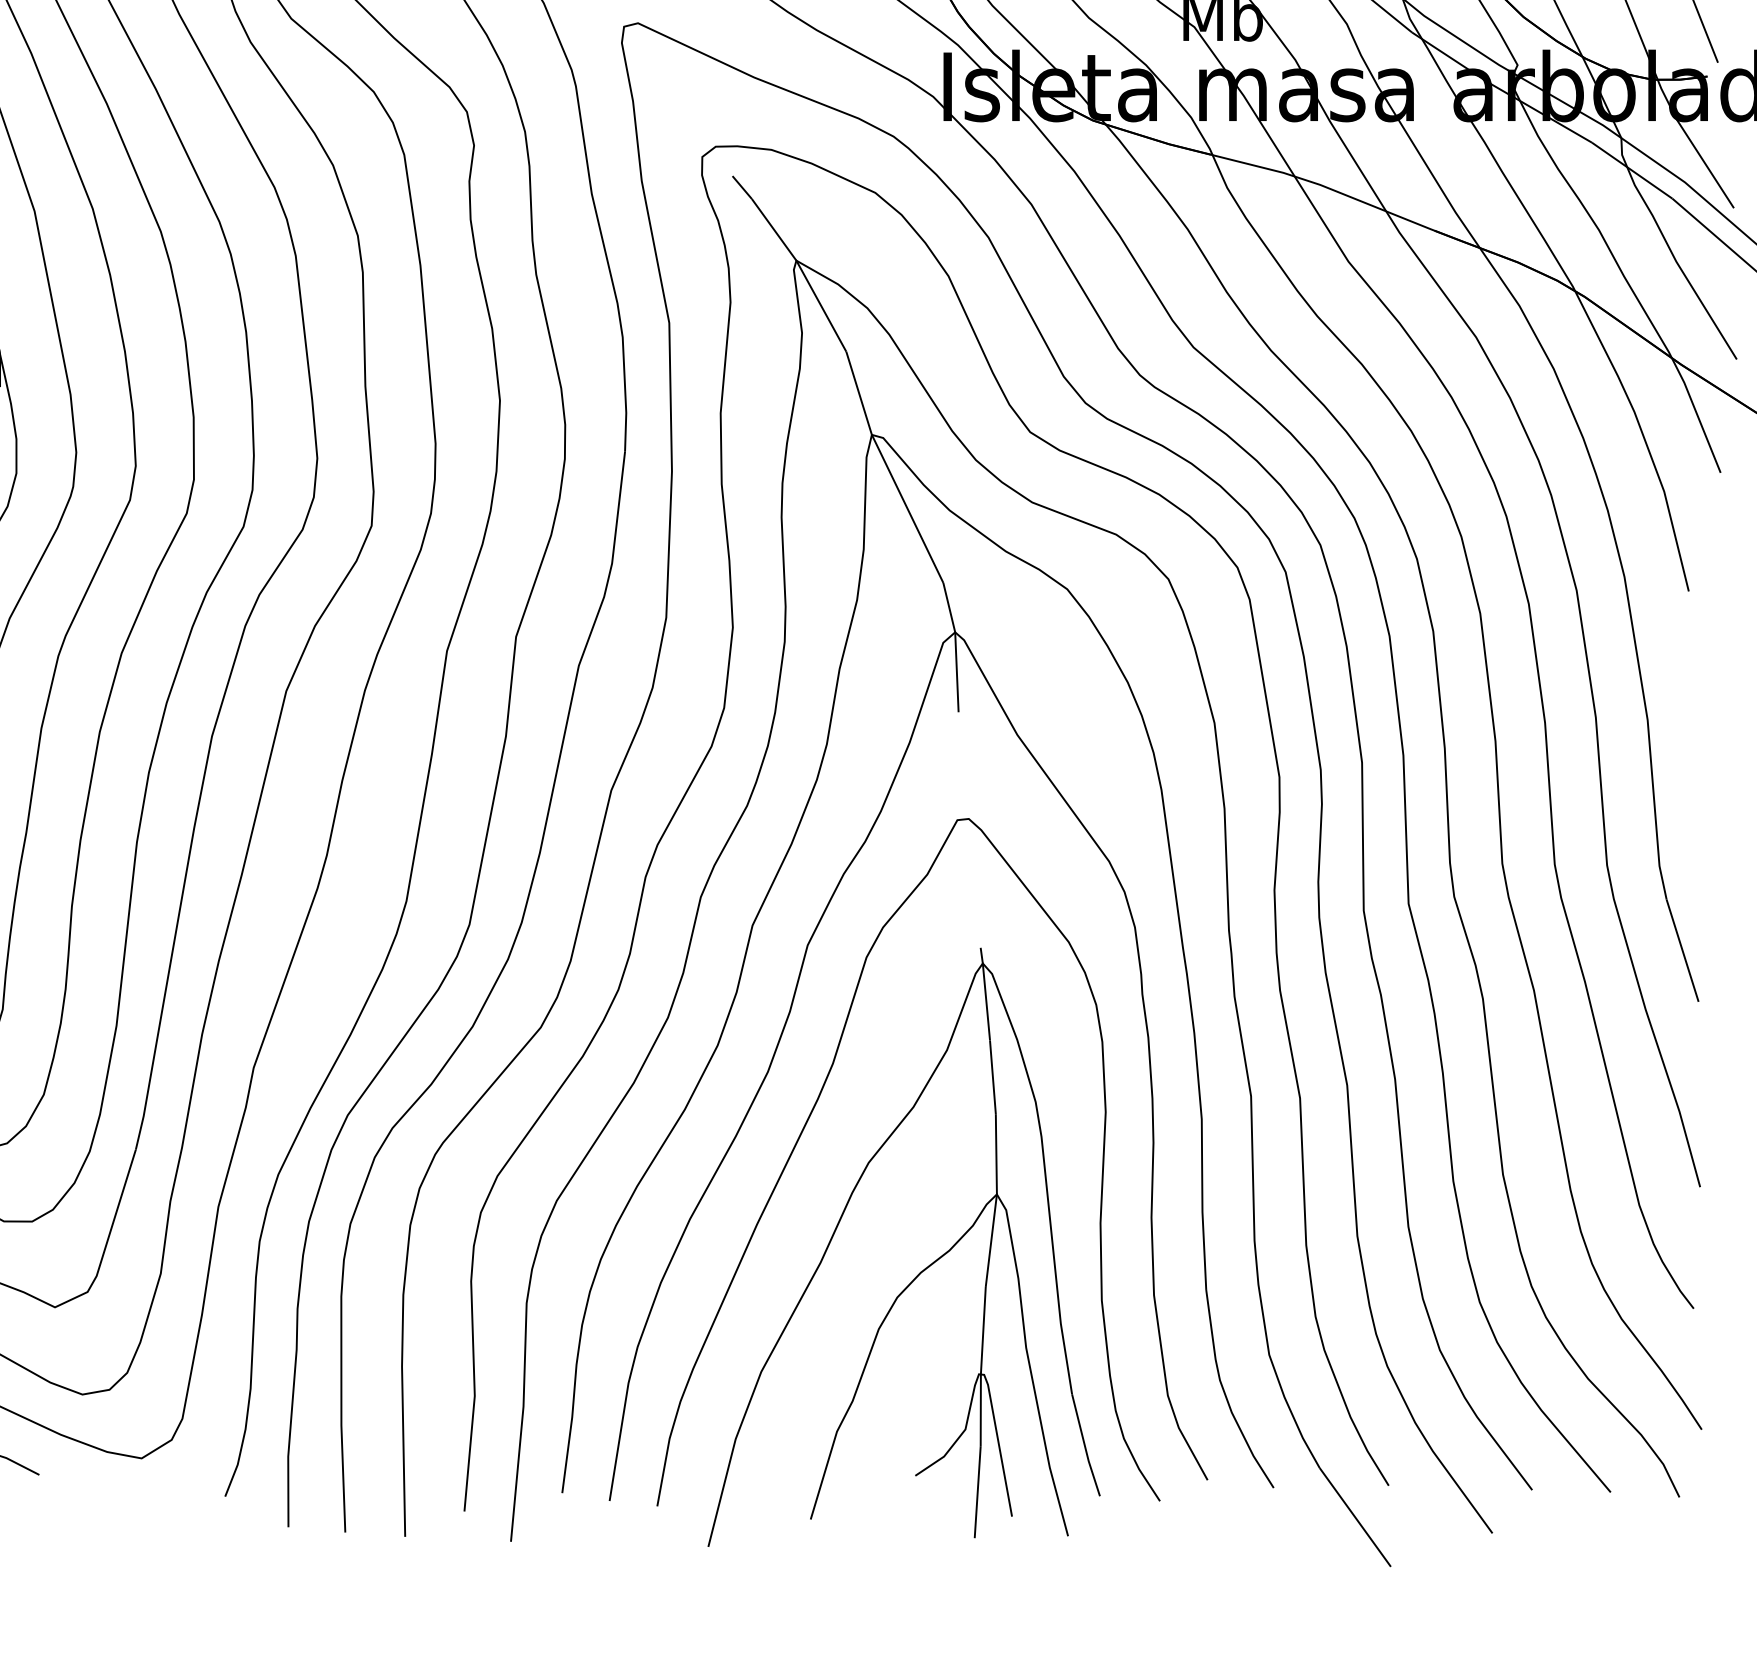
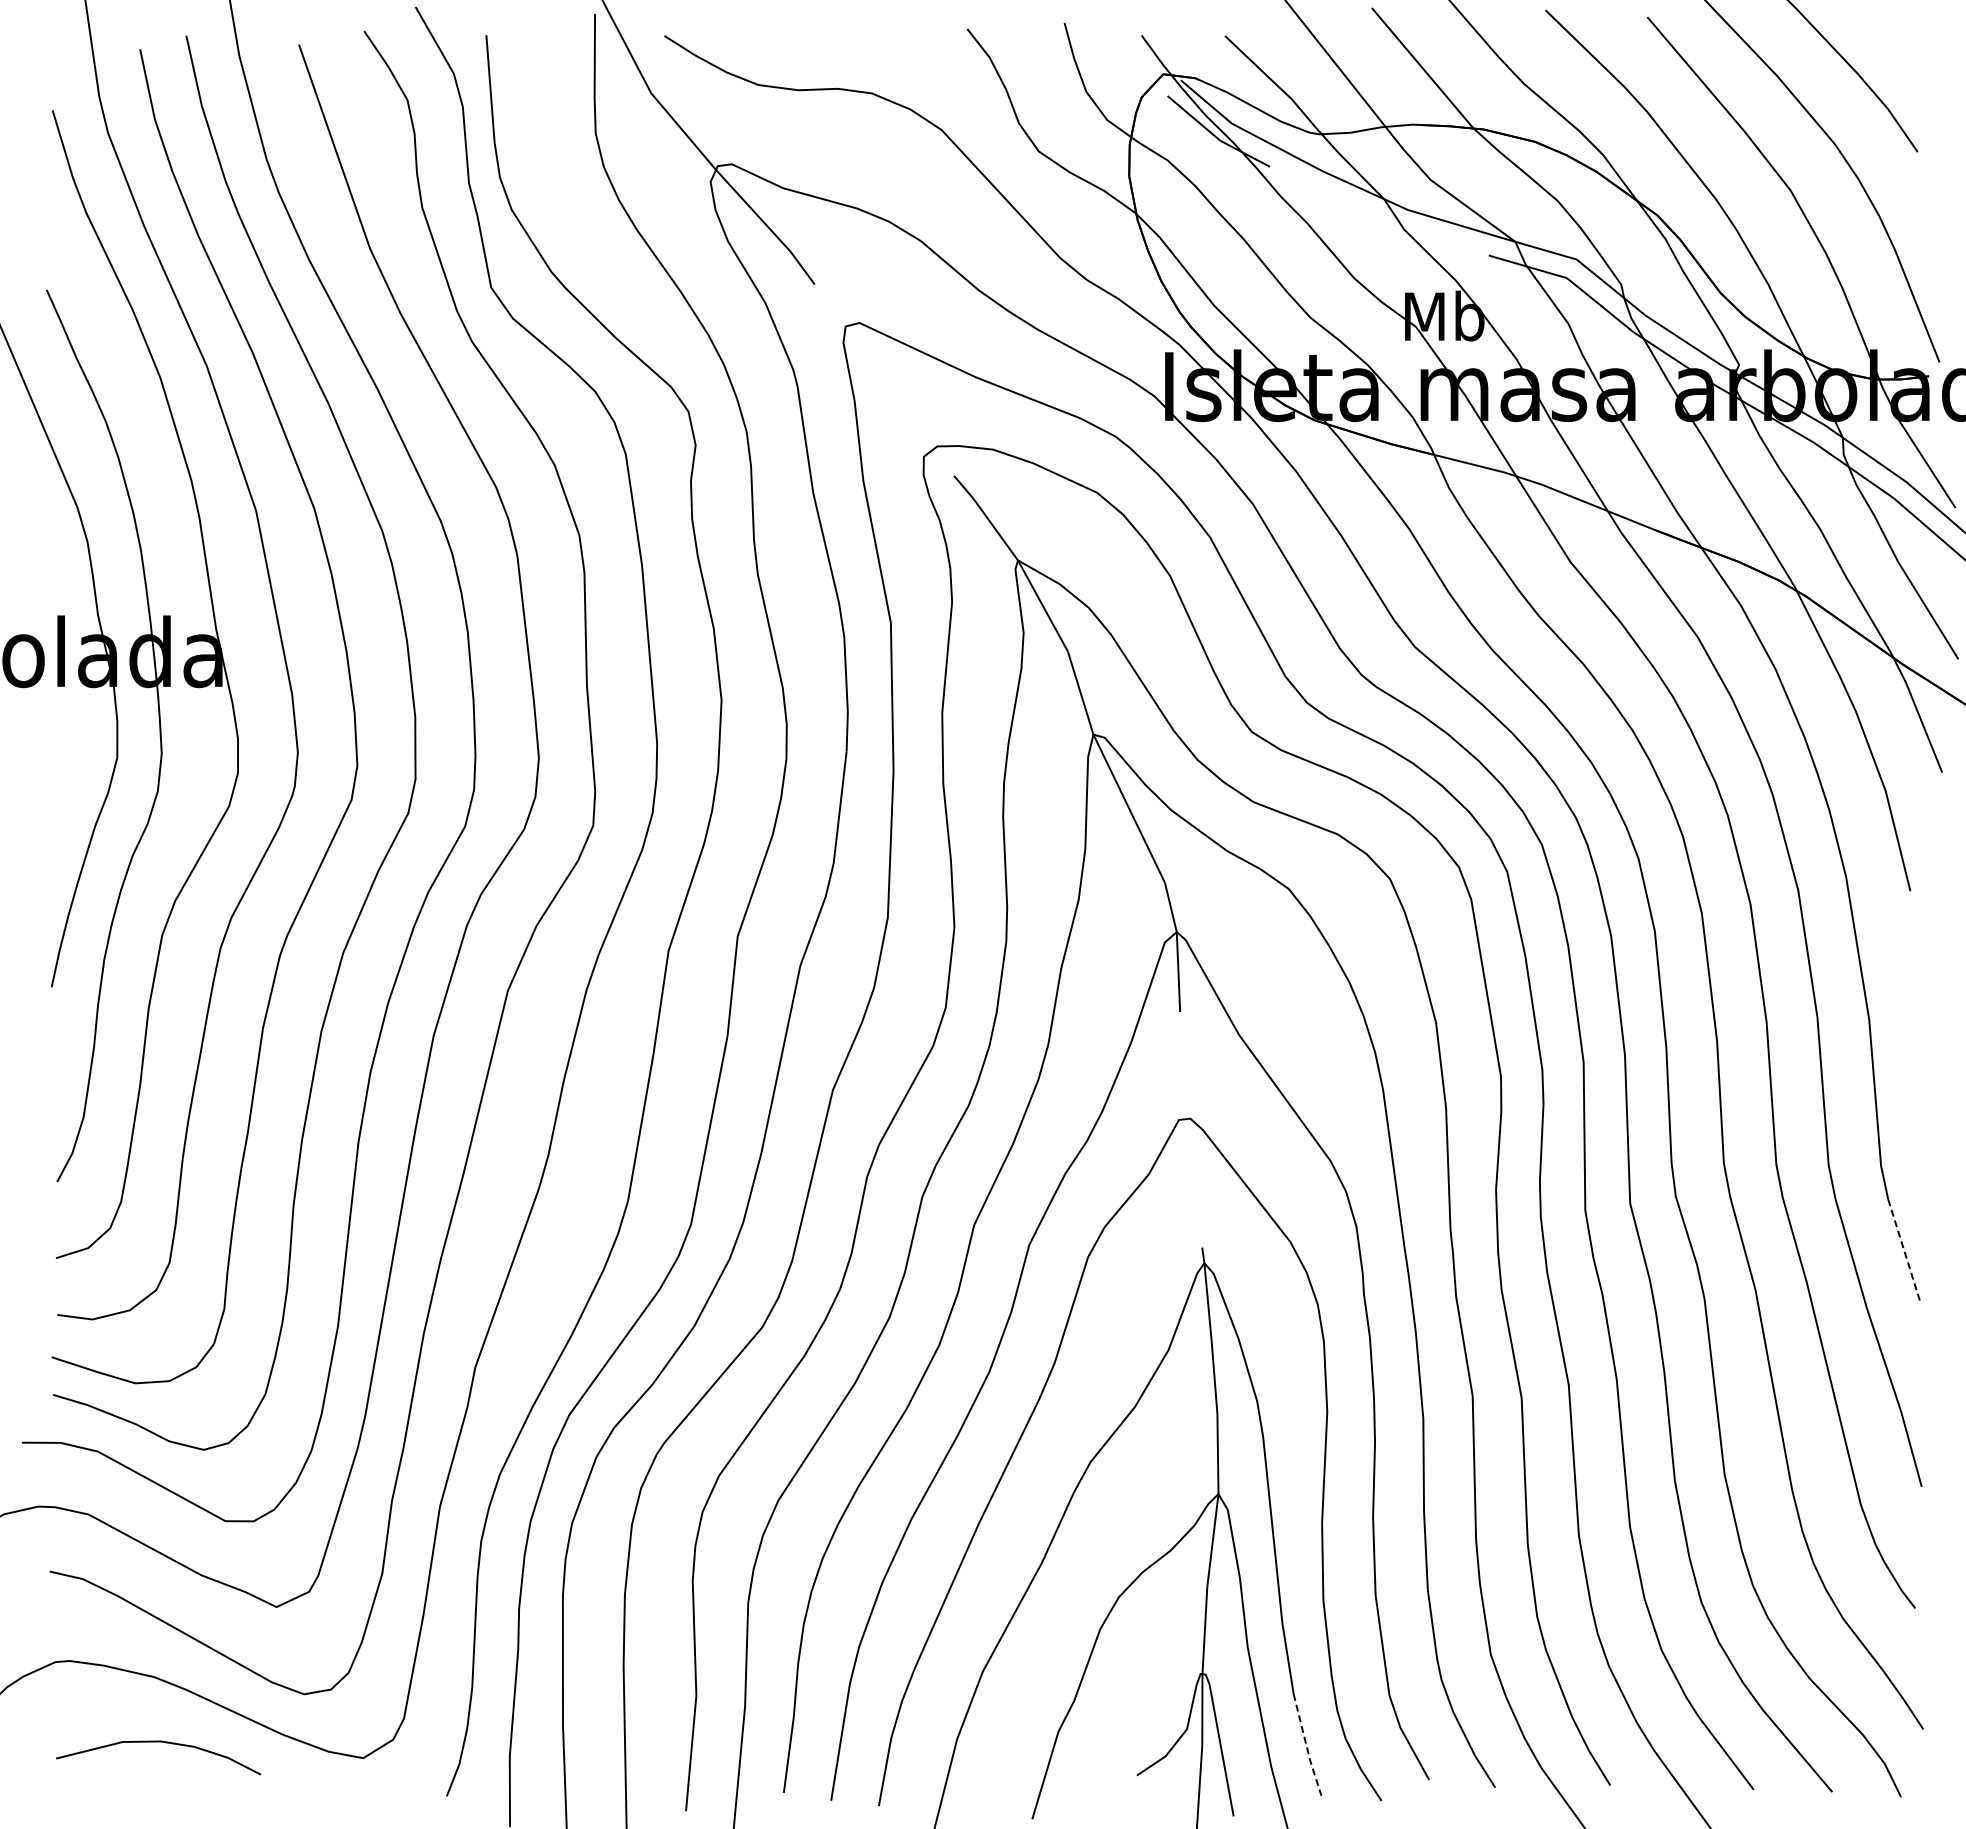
line: (1682, 950) -> (1904, 1250), solid -> dashed
line: (1084, 1445) -> (1306, 1745), solid -> dashed

